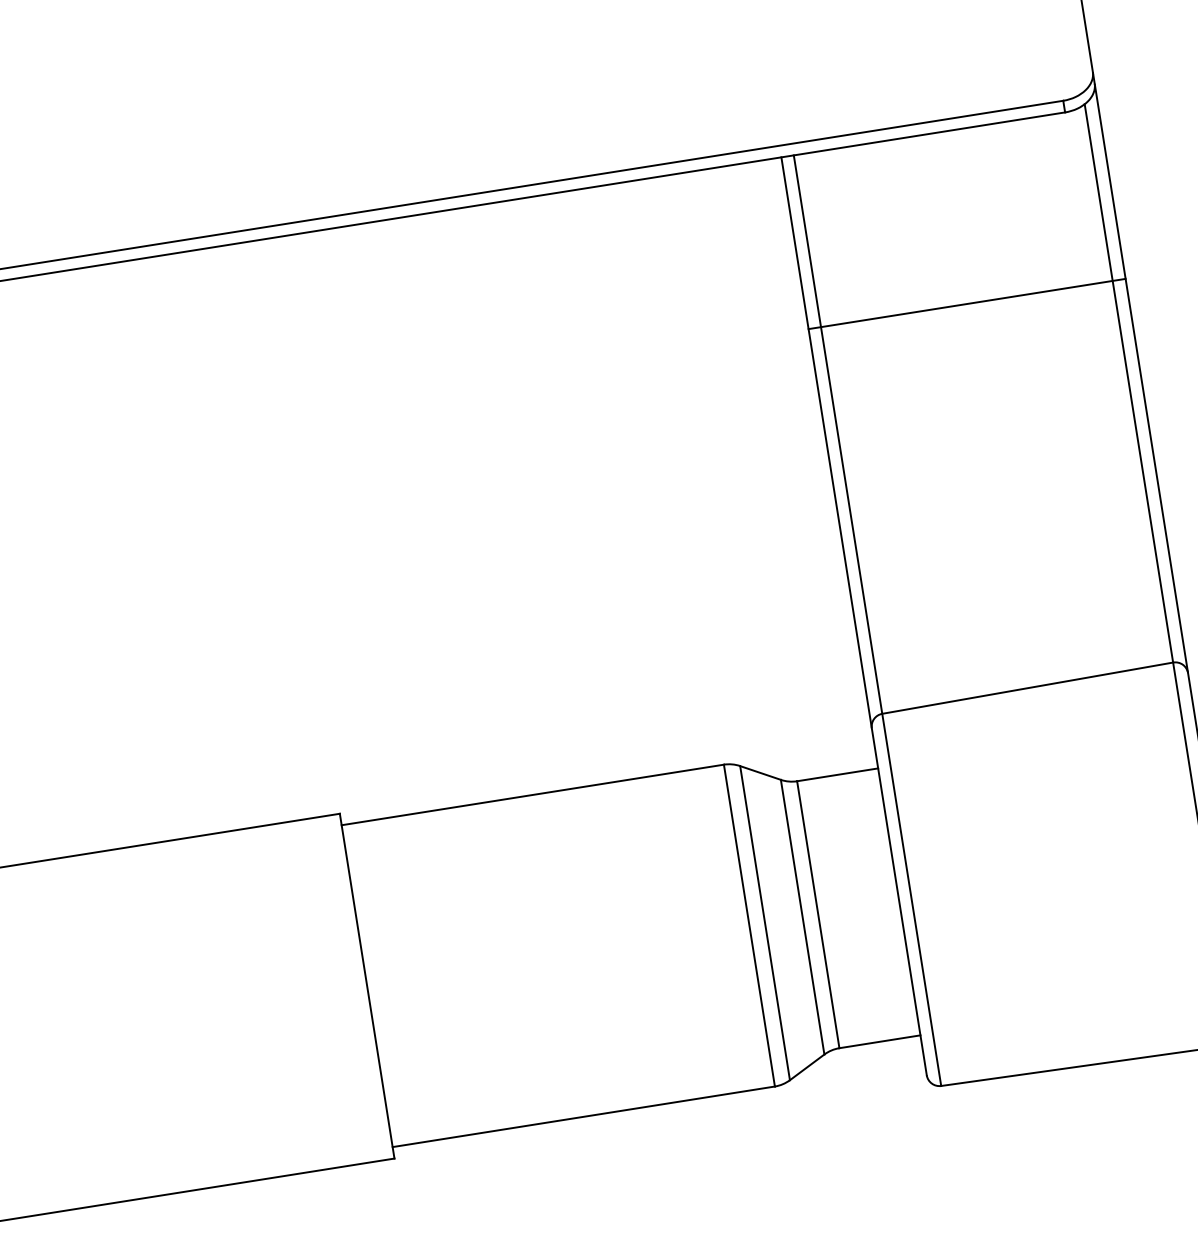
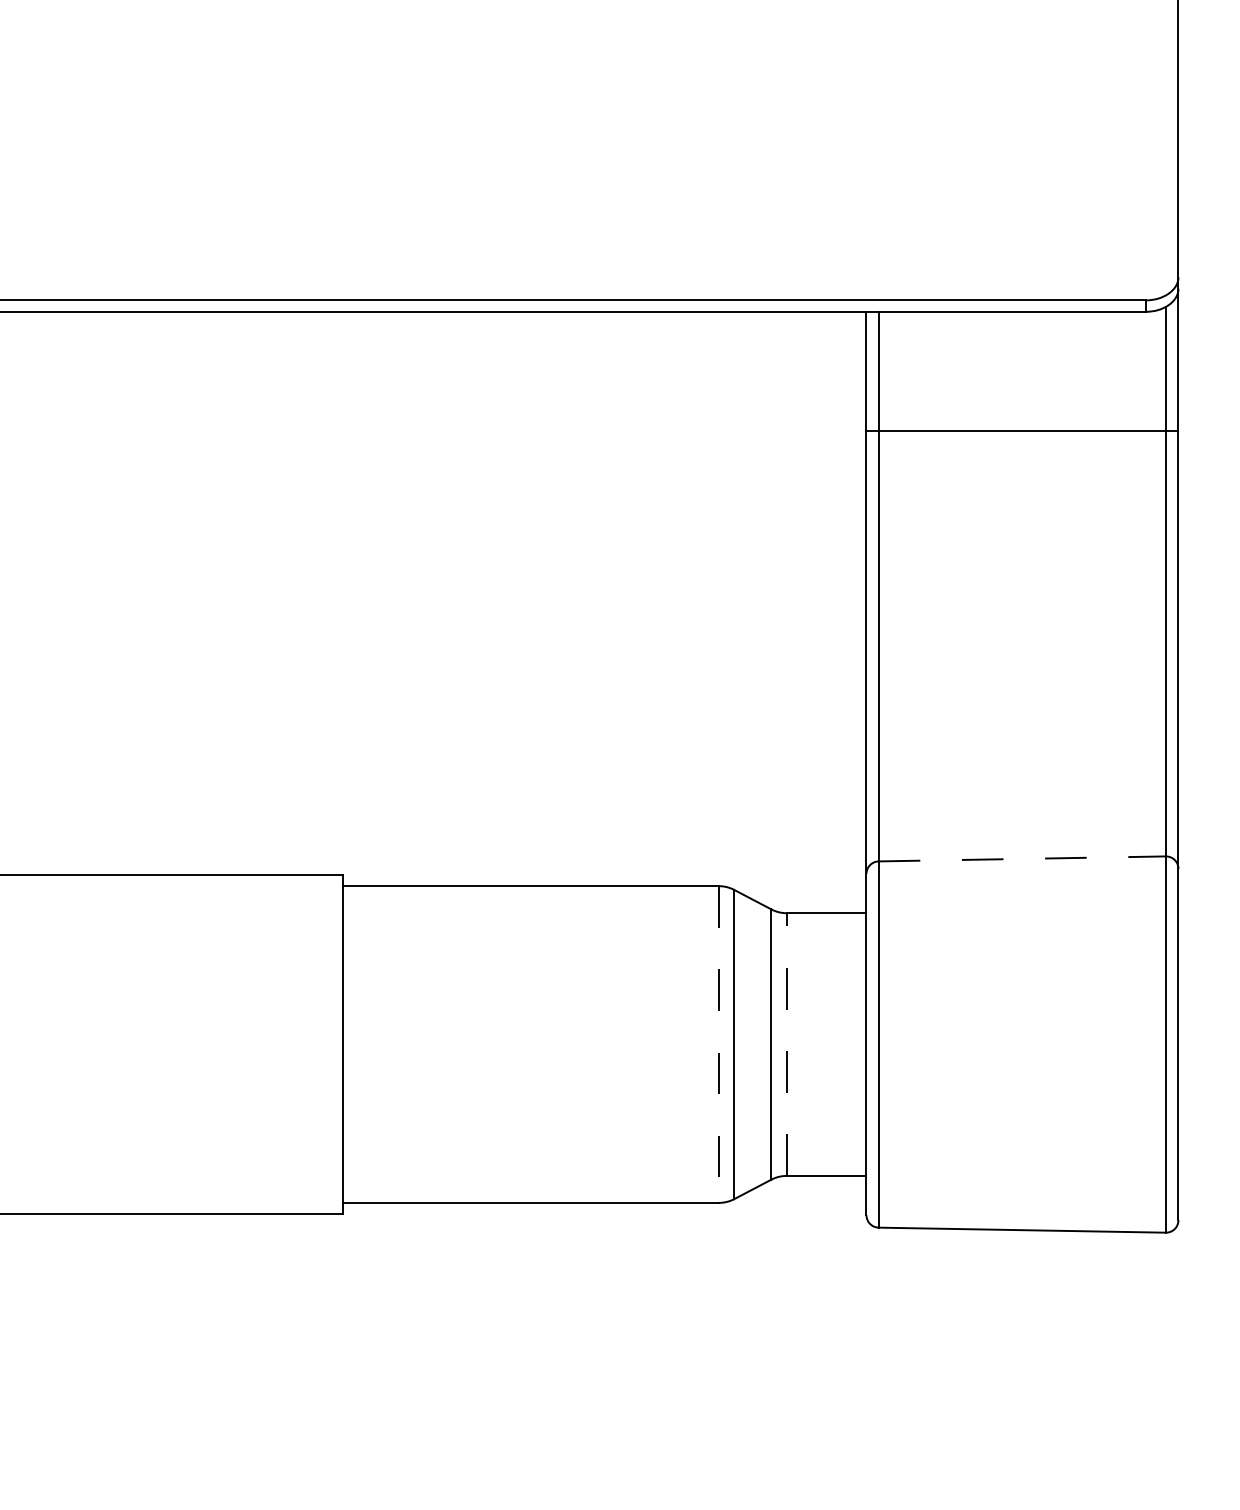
line: (967, 303) -> (1022, 430), moved
line: (1027, 687) -> (1022, 858), solid -> dashed
line: (818, 914) -> (786, 1044), solid -> dashed
line: (749, 926) -> (718, 1045), solid -> dashed

